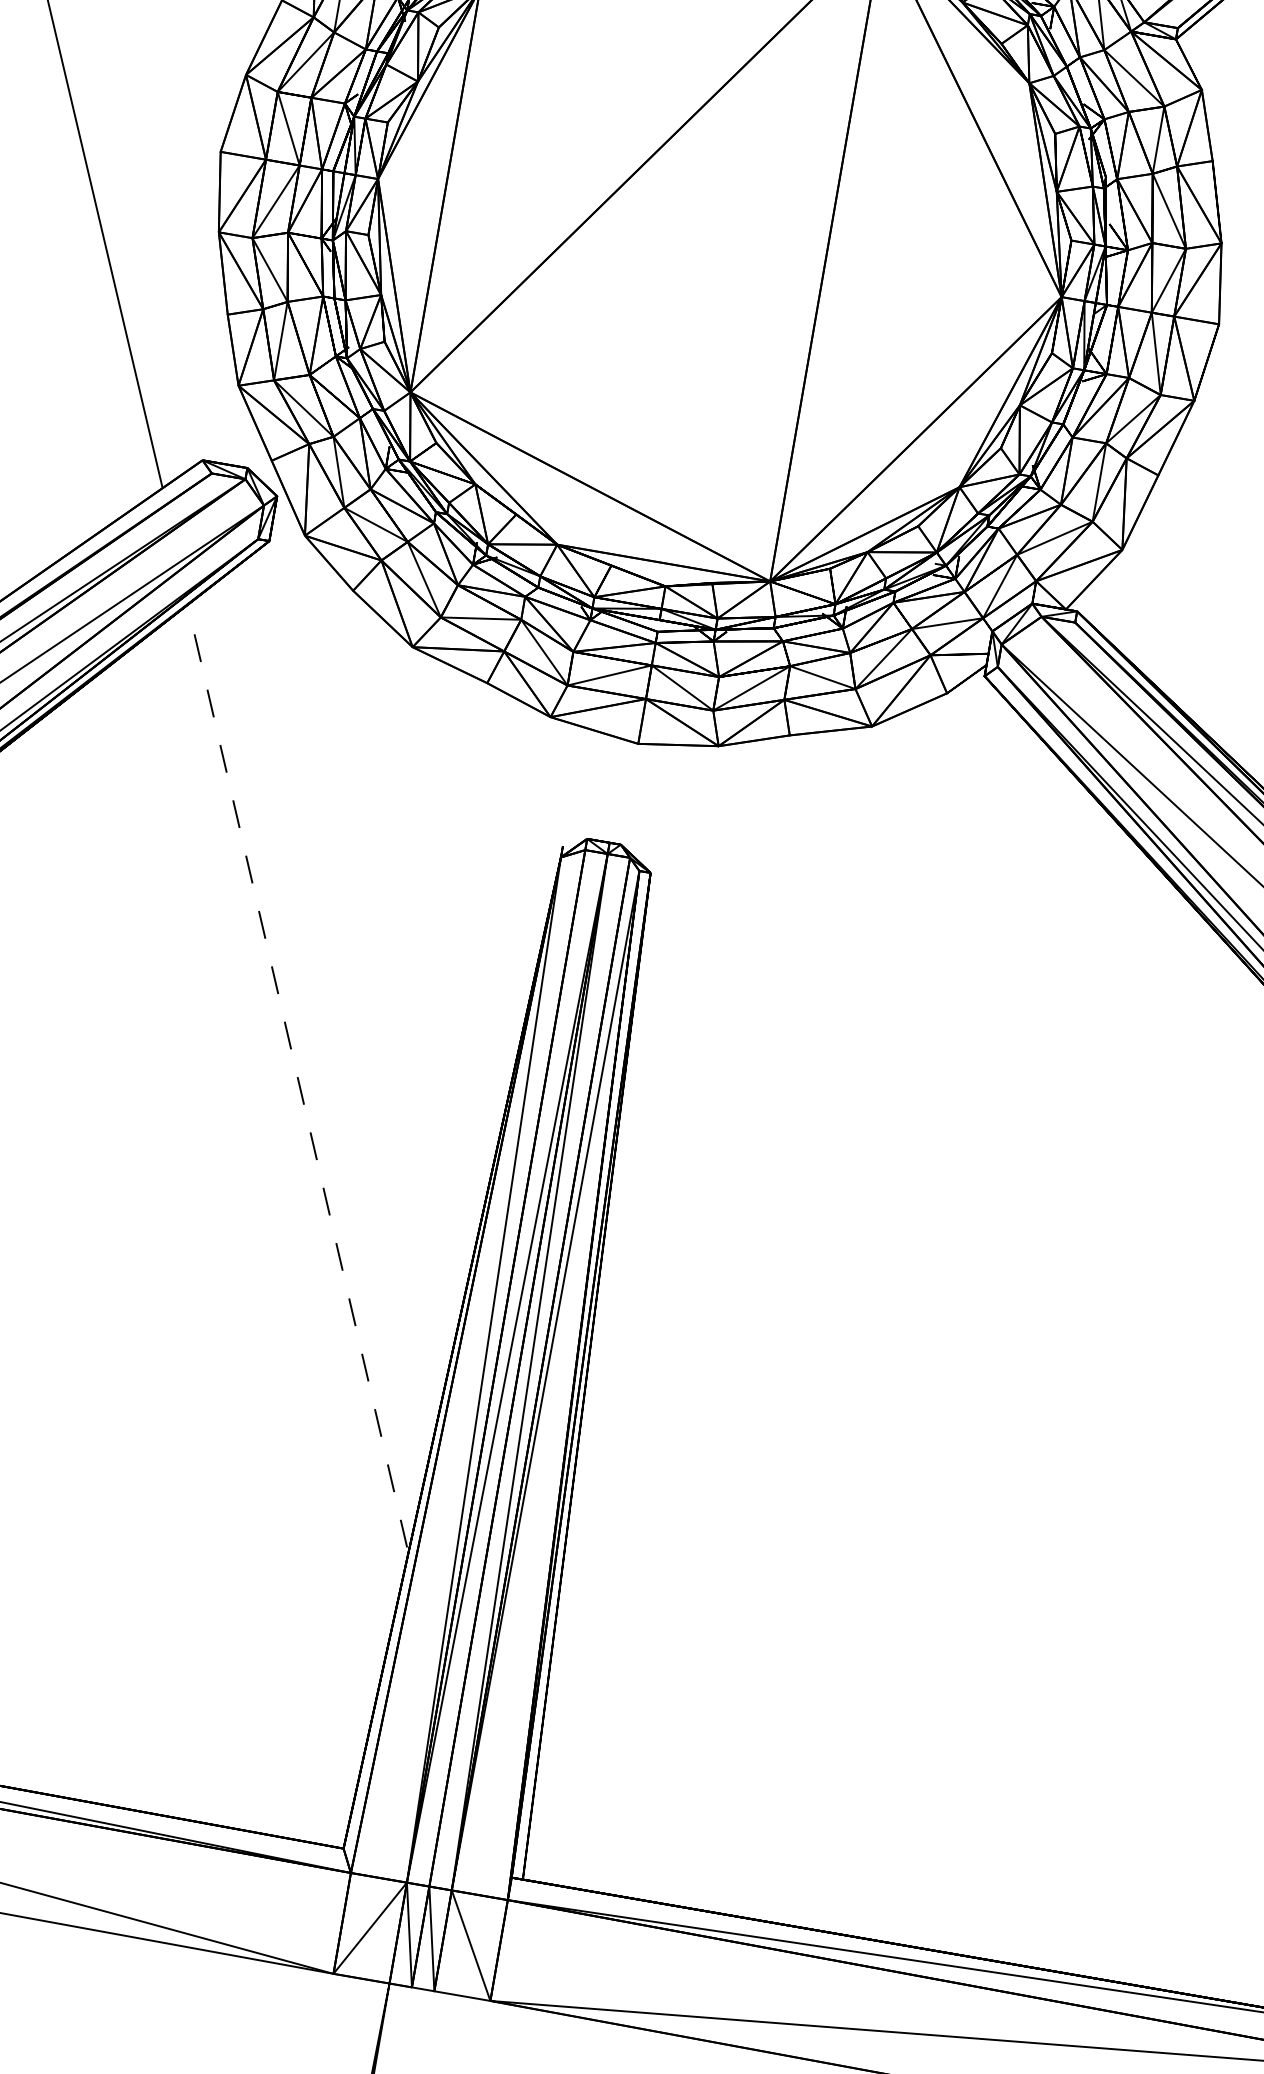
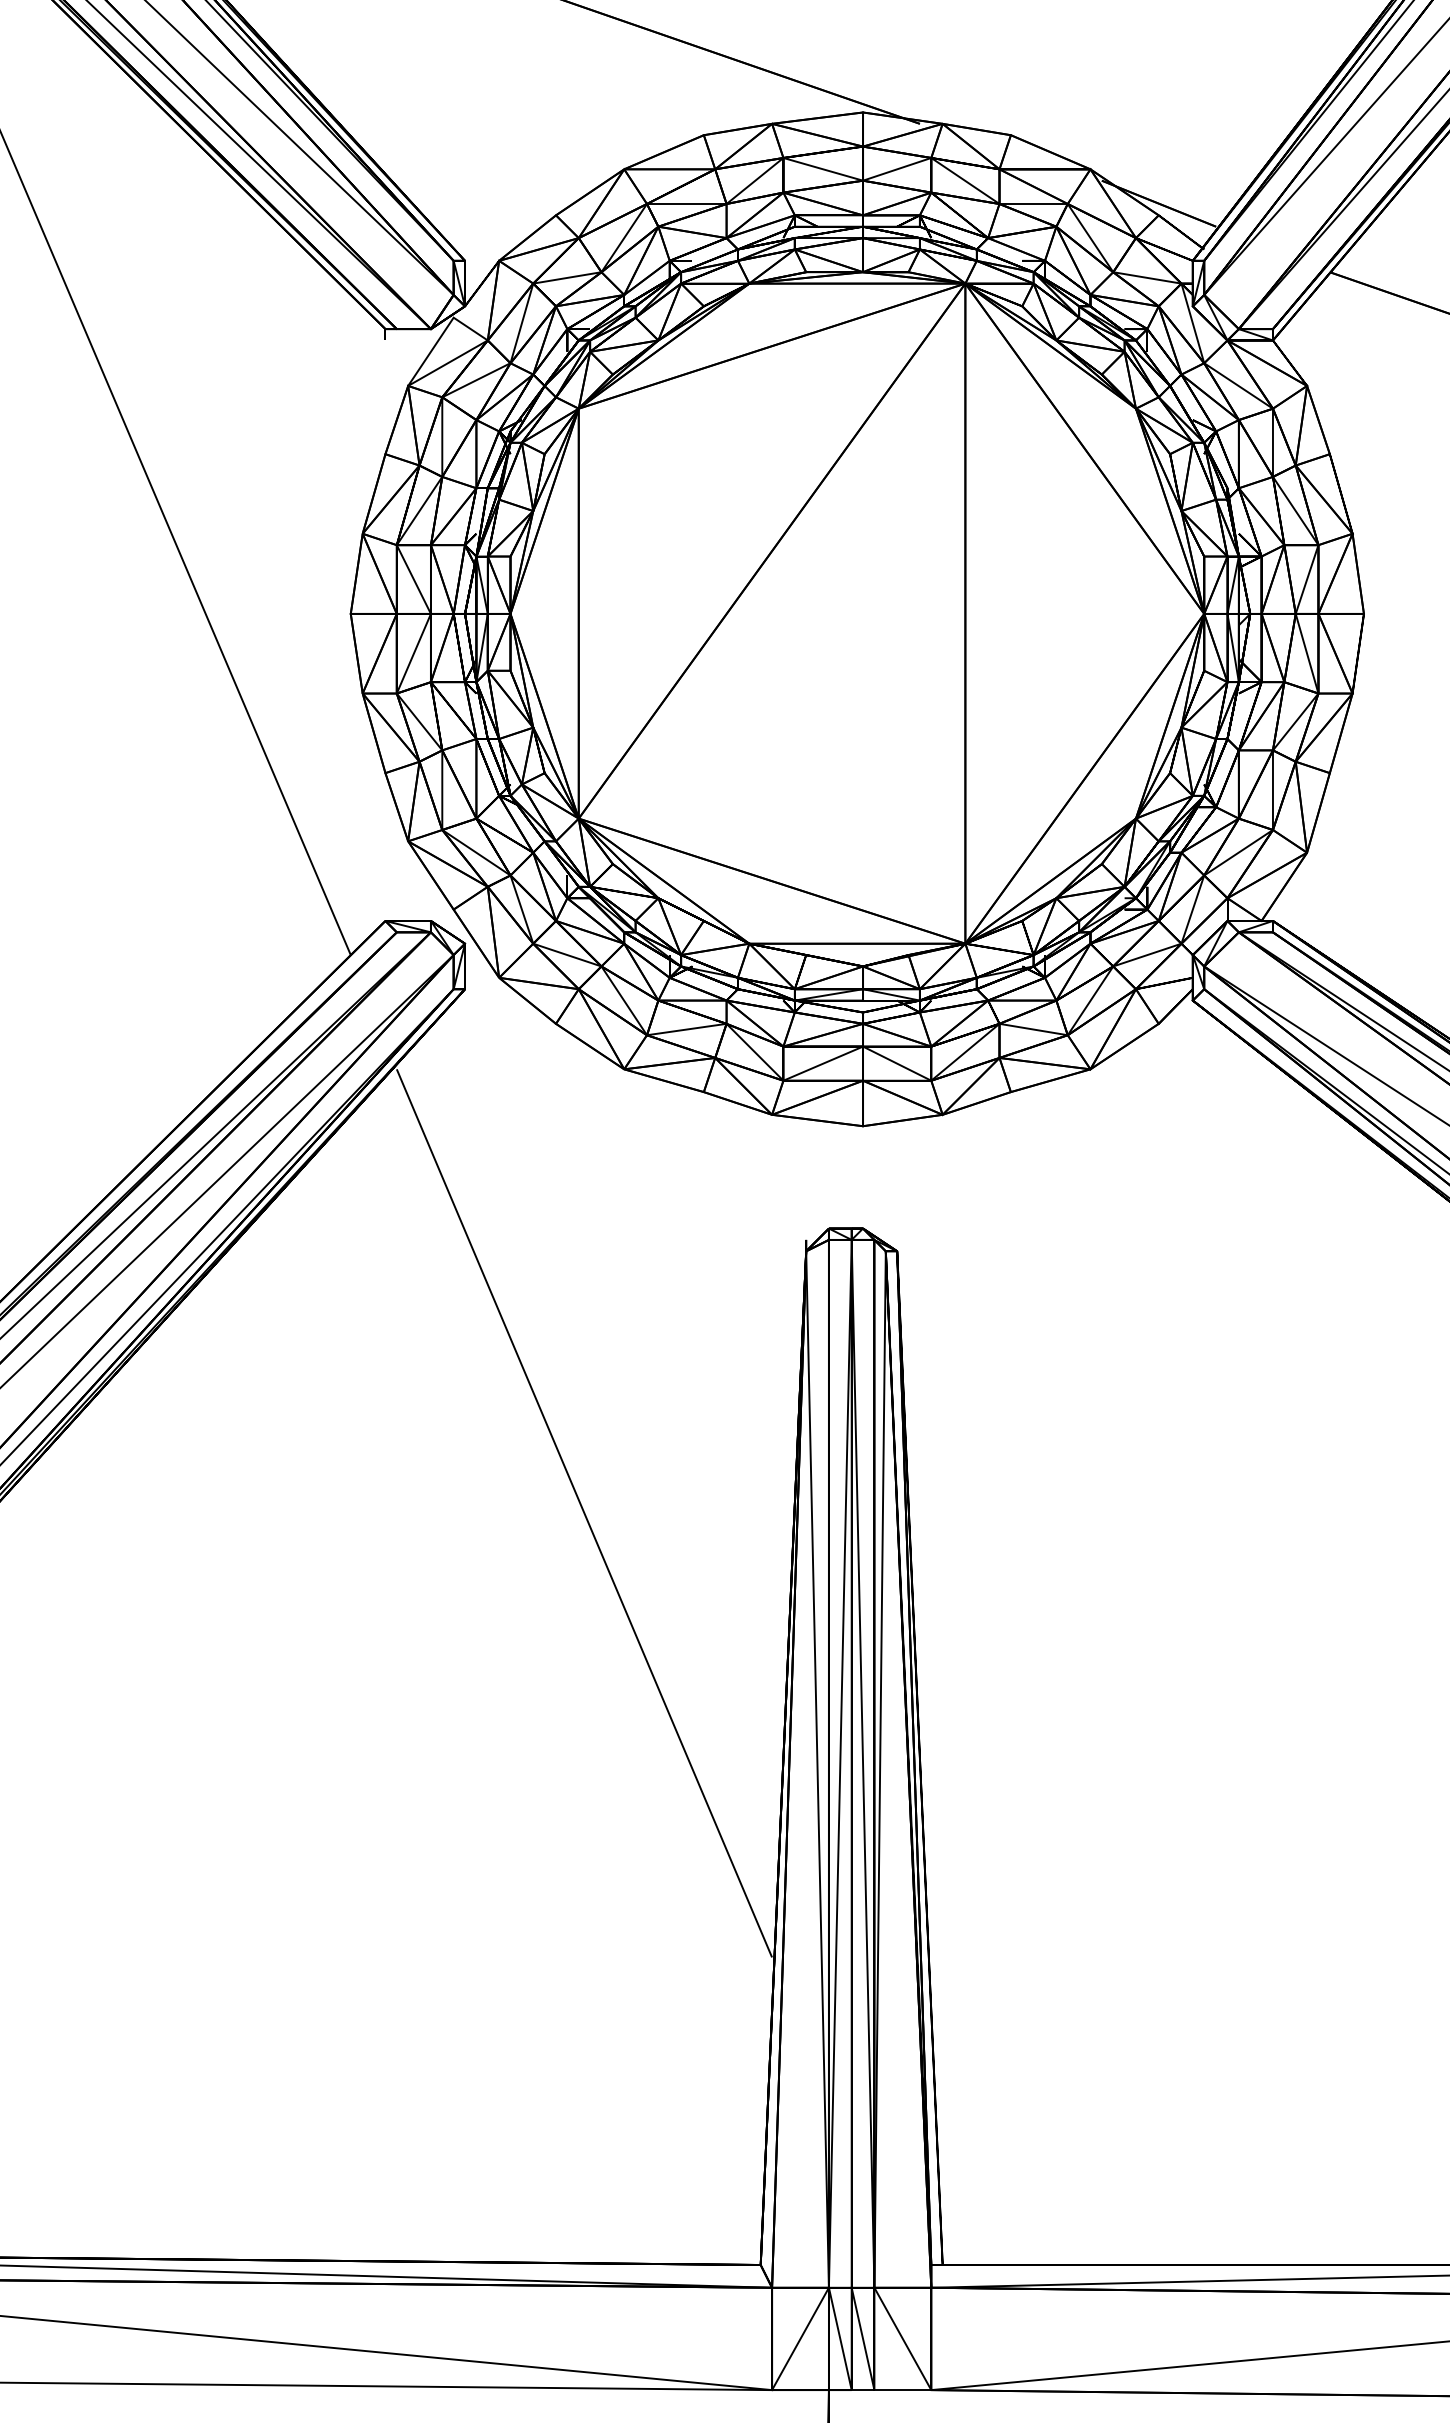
line: (298, 1077) -> (584, 1512), dashed -> solid

